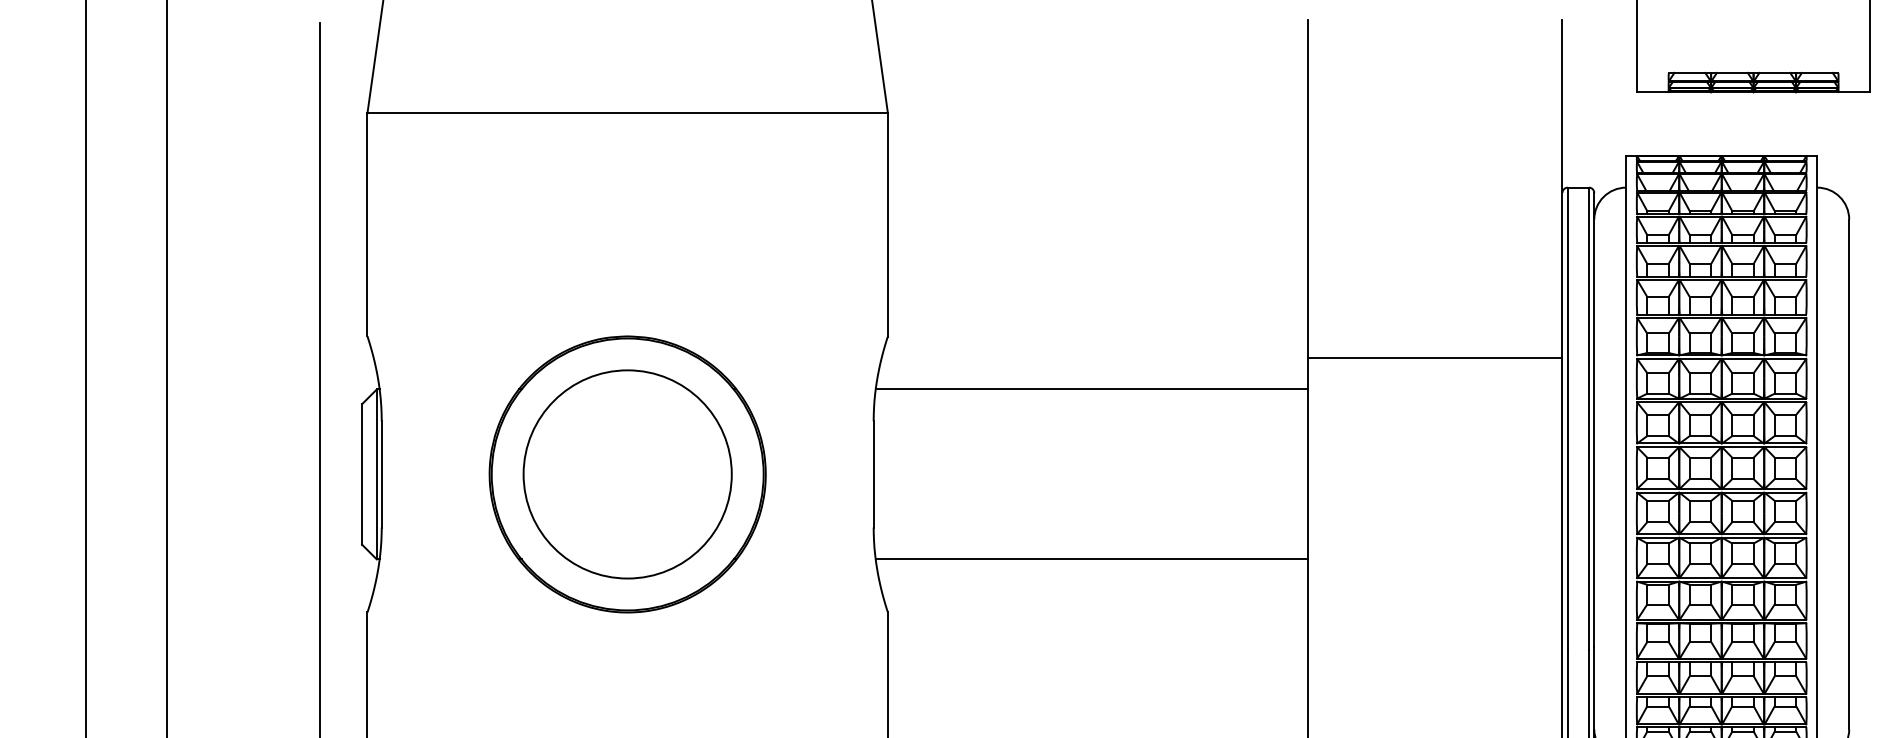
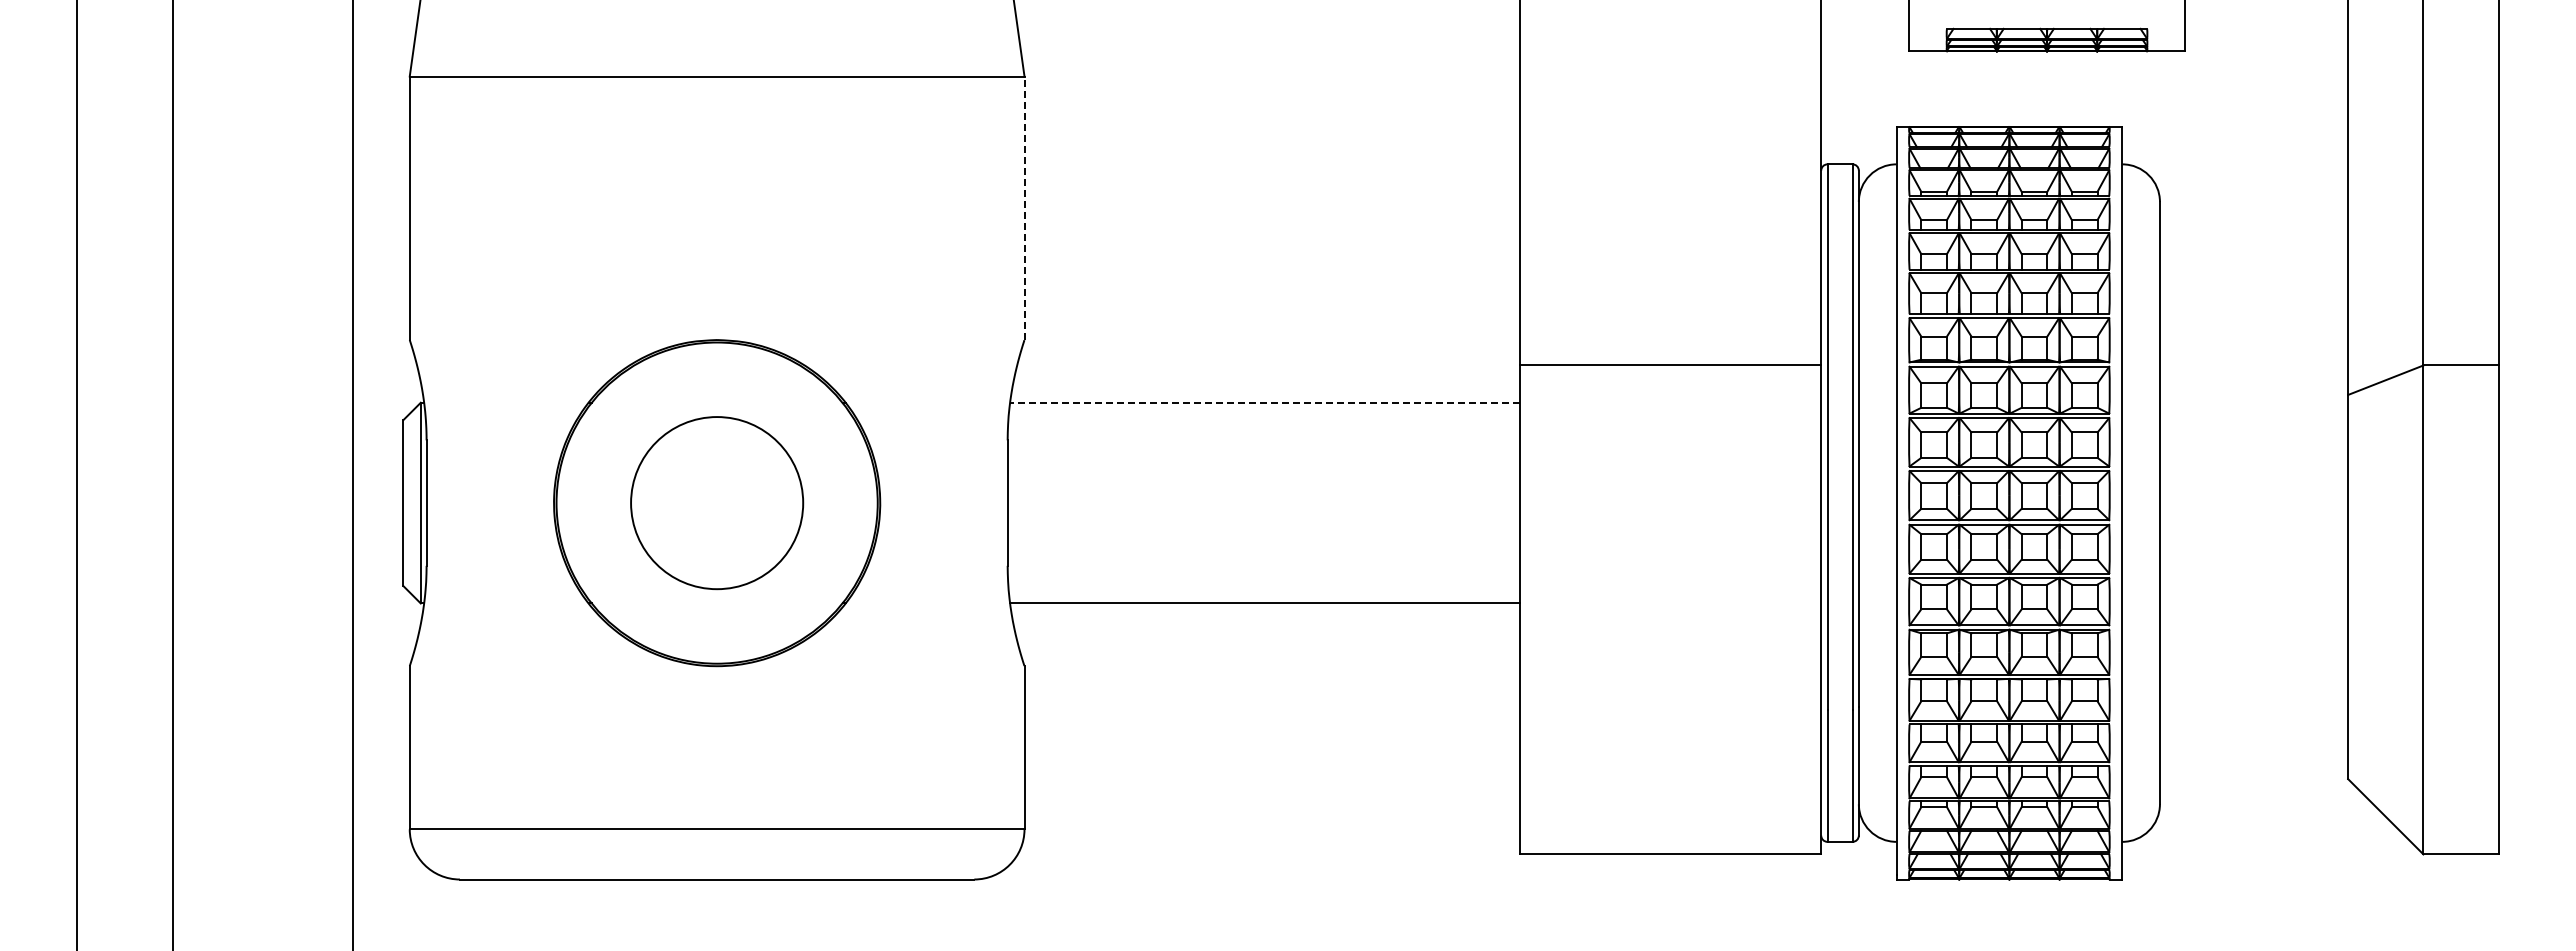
line: (887, 225) -> (1024, 208), solid -> dashed
line: (1091, 389) -> (1265, 402), solid -> dashed
circle: (628, 474) -> (717, 503), size x0.7

